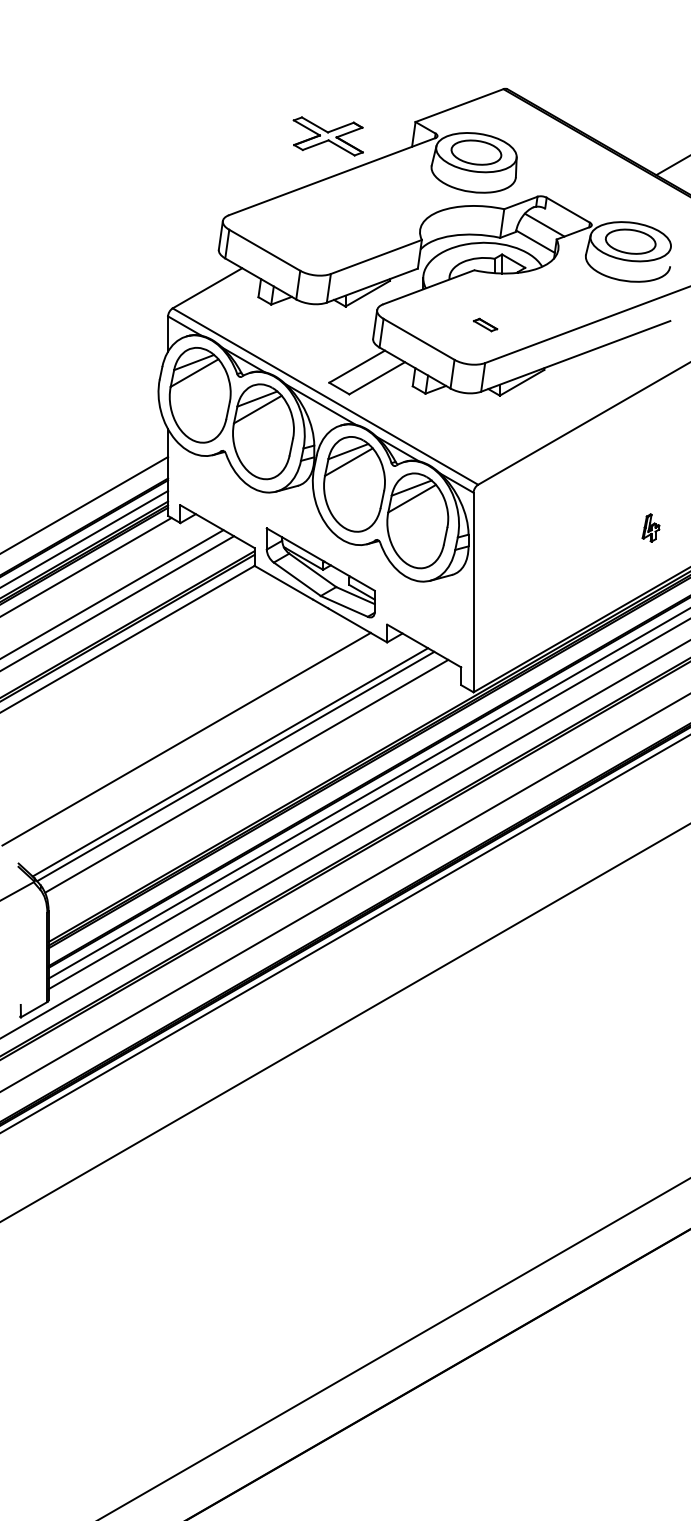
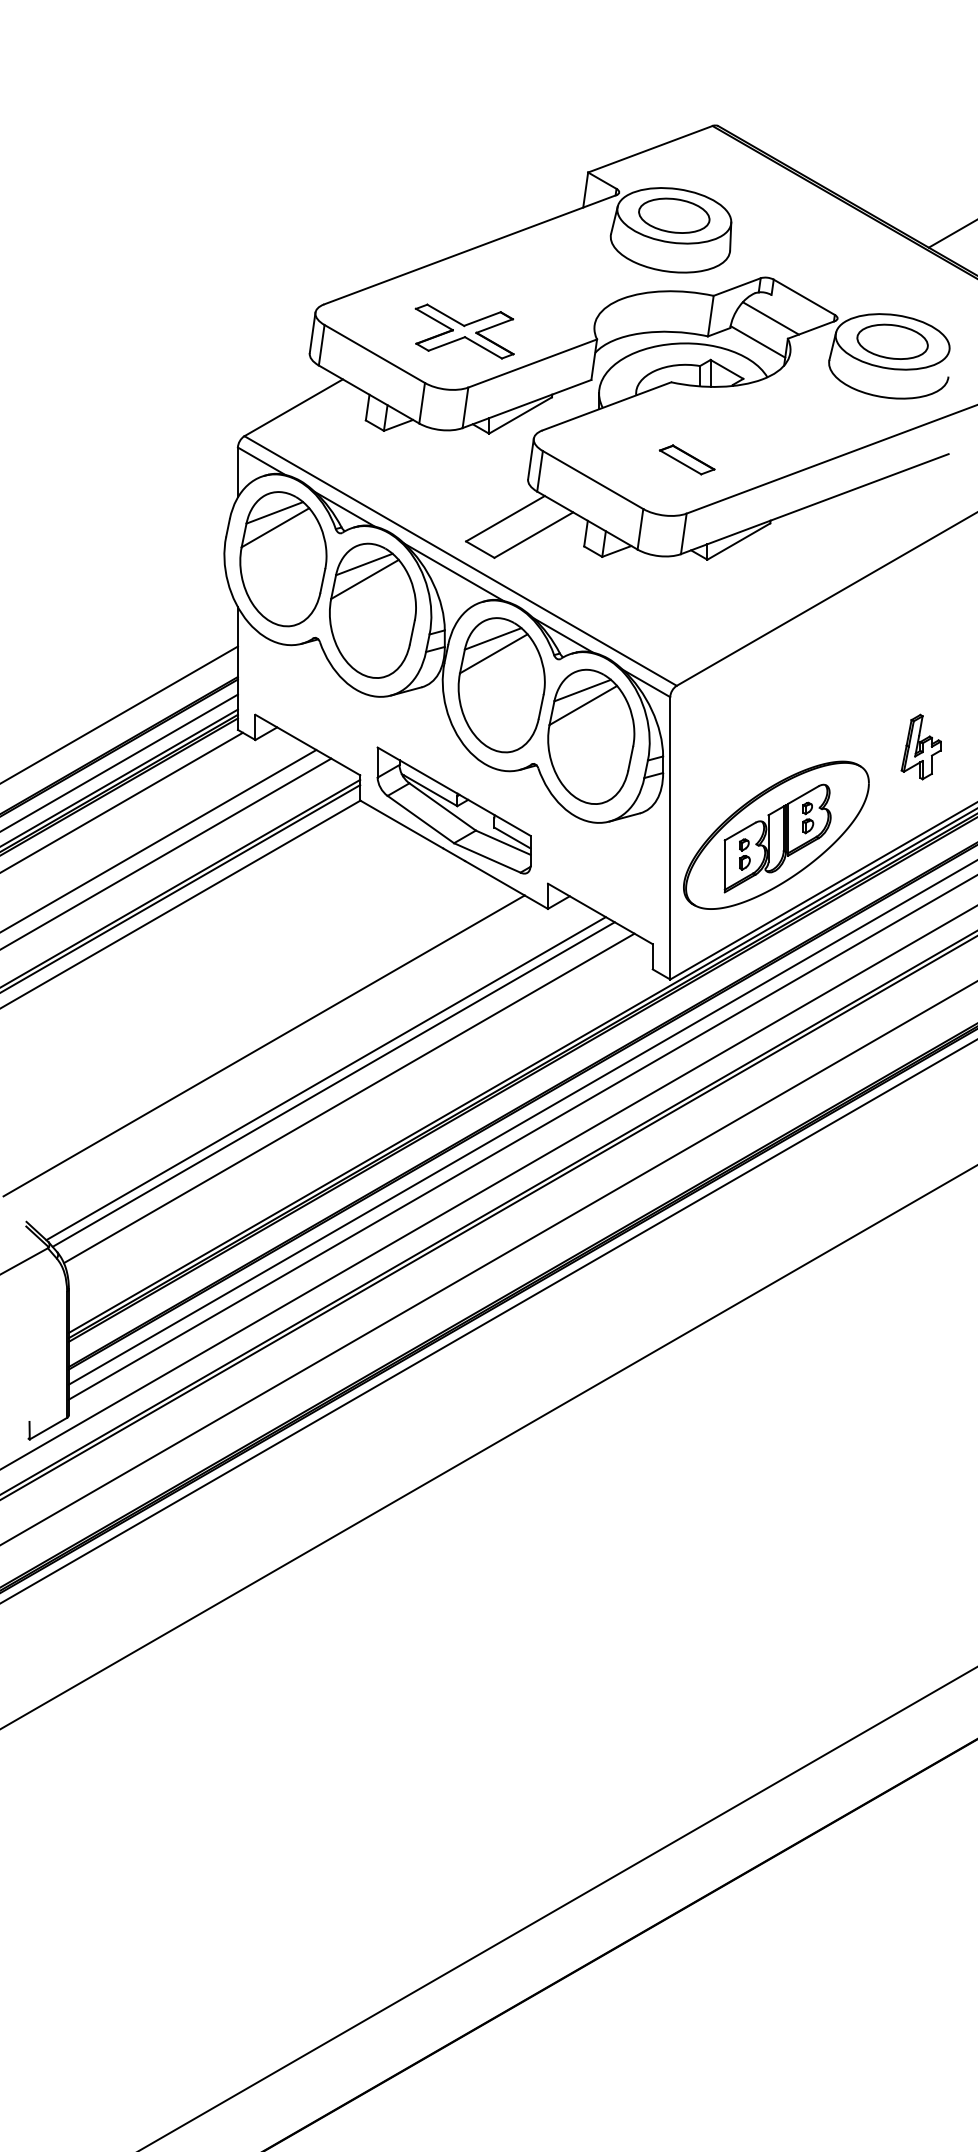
part: (327, 136) -> (463, 331), moved
part: (485, 324) -> (687, 459), size x1.67
part: (650, 527) -> (920, 746), size x1.67
part: (548, 590) -> (776, 835), added

